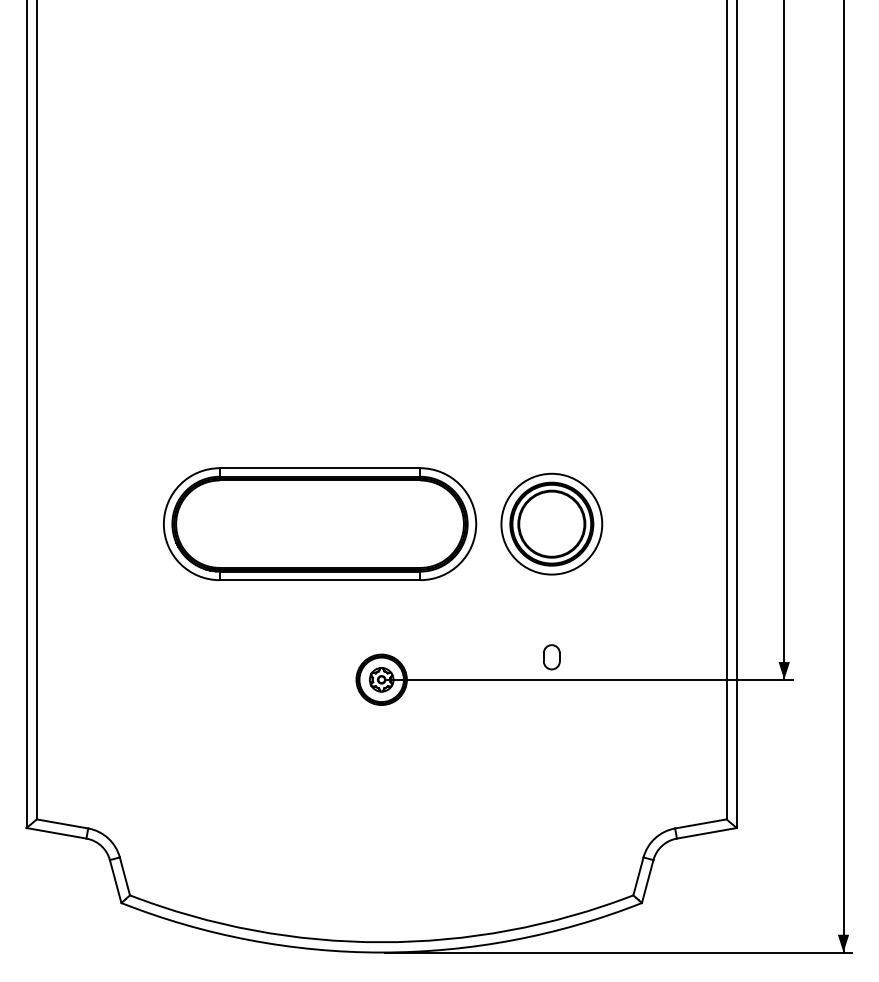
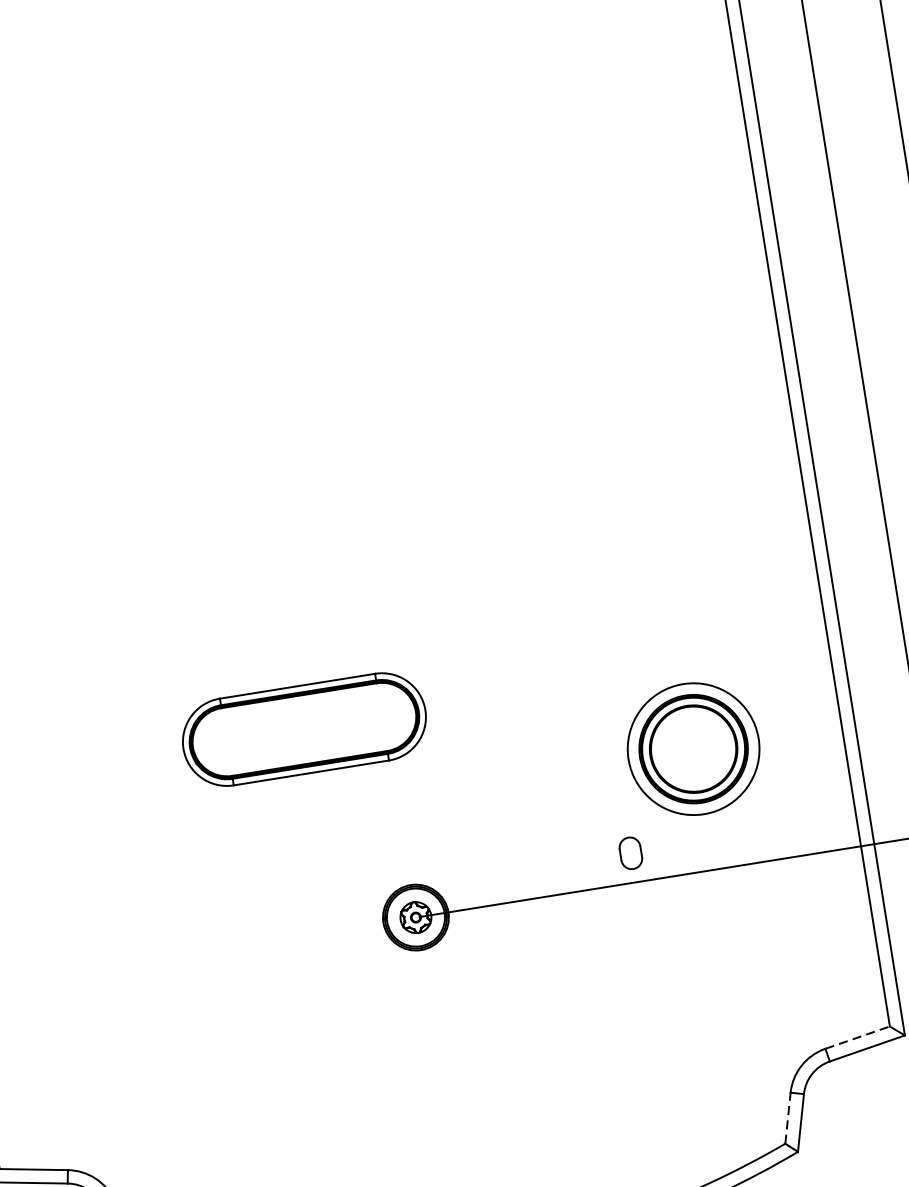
part: (551, 523) -> (693, 748), moved
part: (320, 524) -> (304, 729), size x0.6
line: (701, 823) -> (858, 1036), solid -> dashed
line: (638, 876) -> (788, 1118), solid -> dashed

